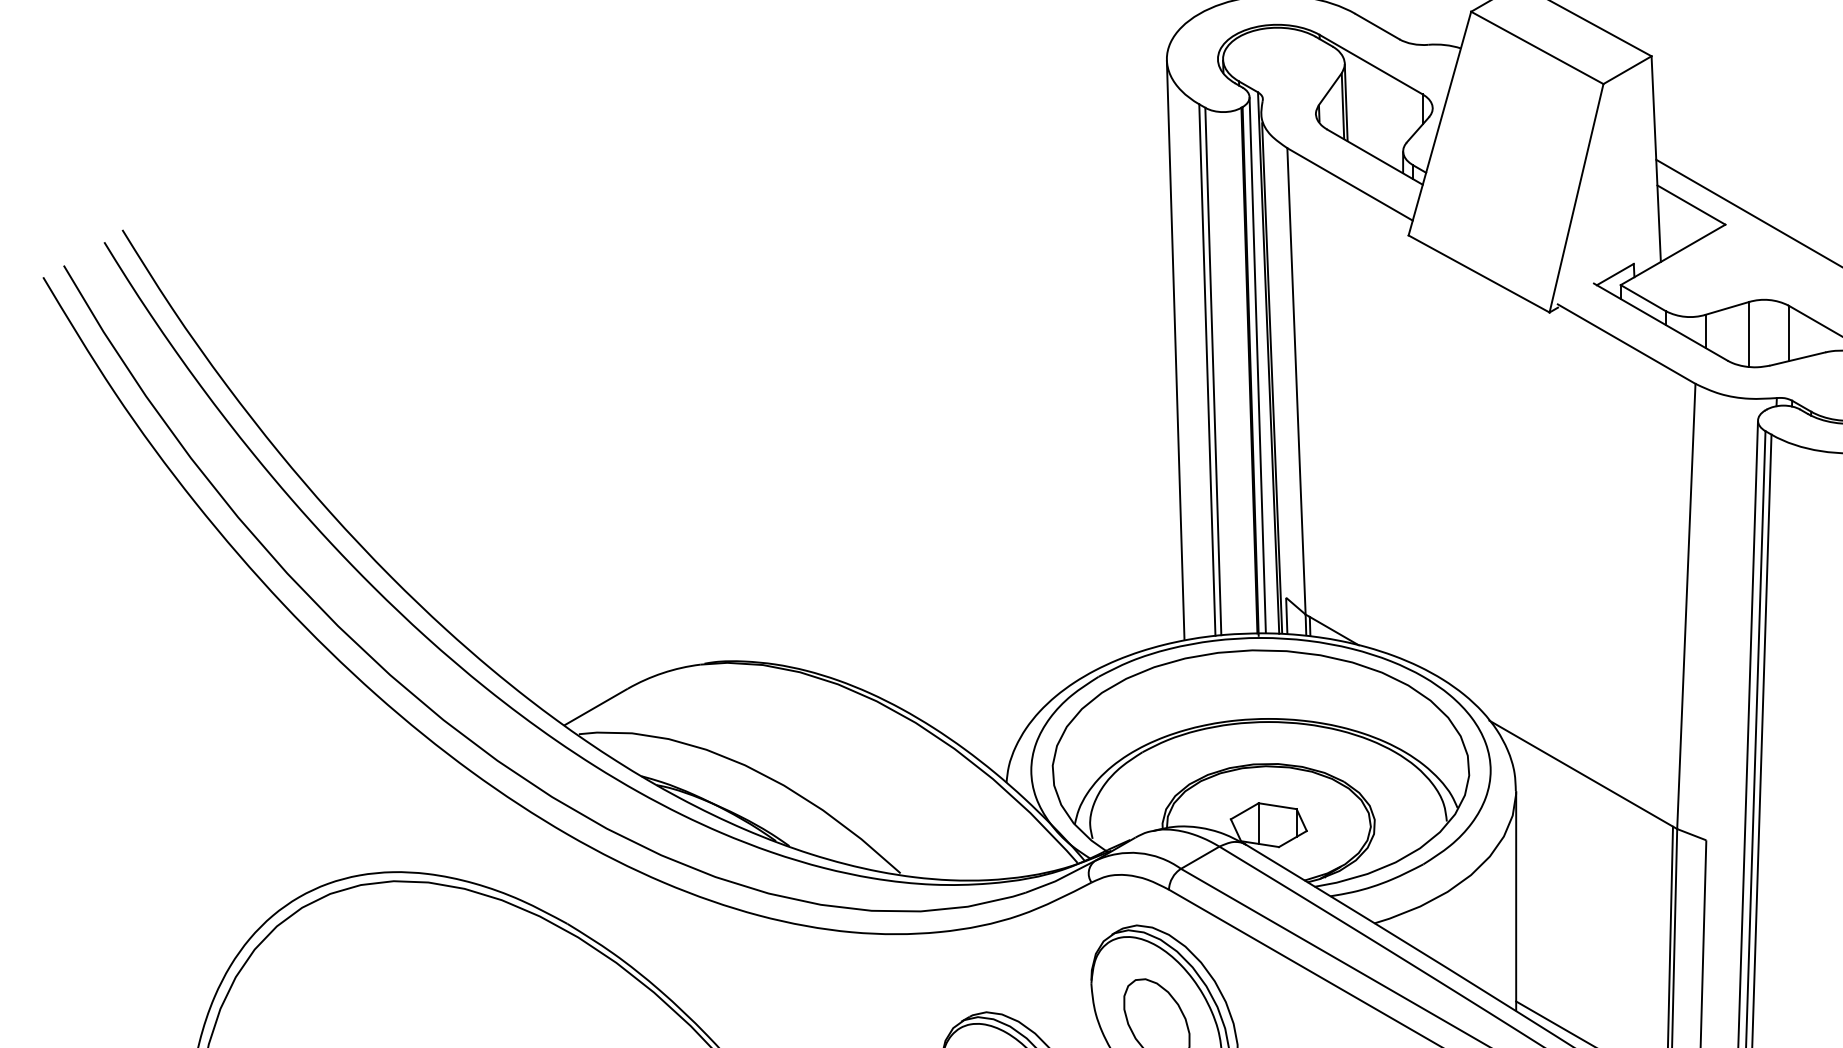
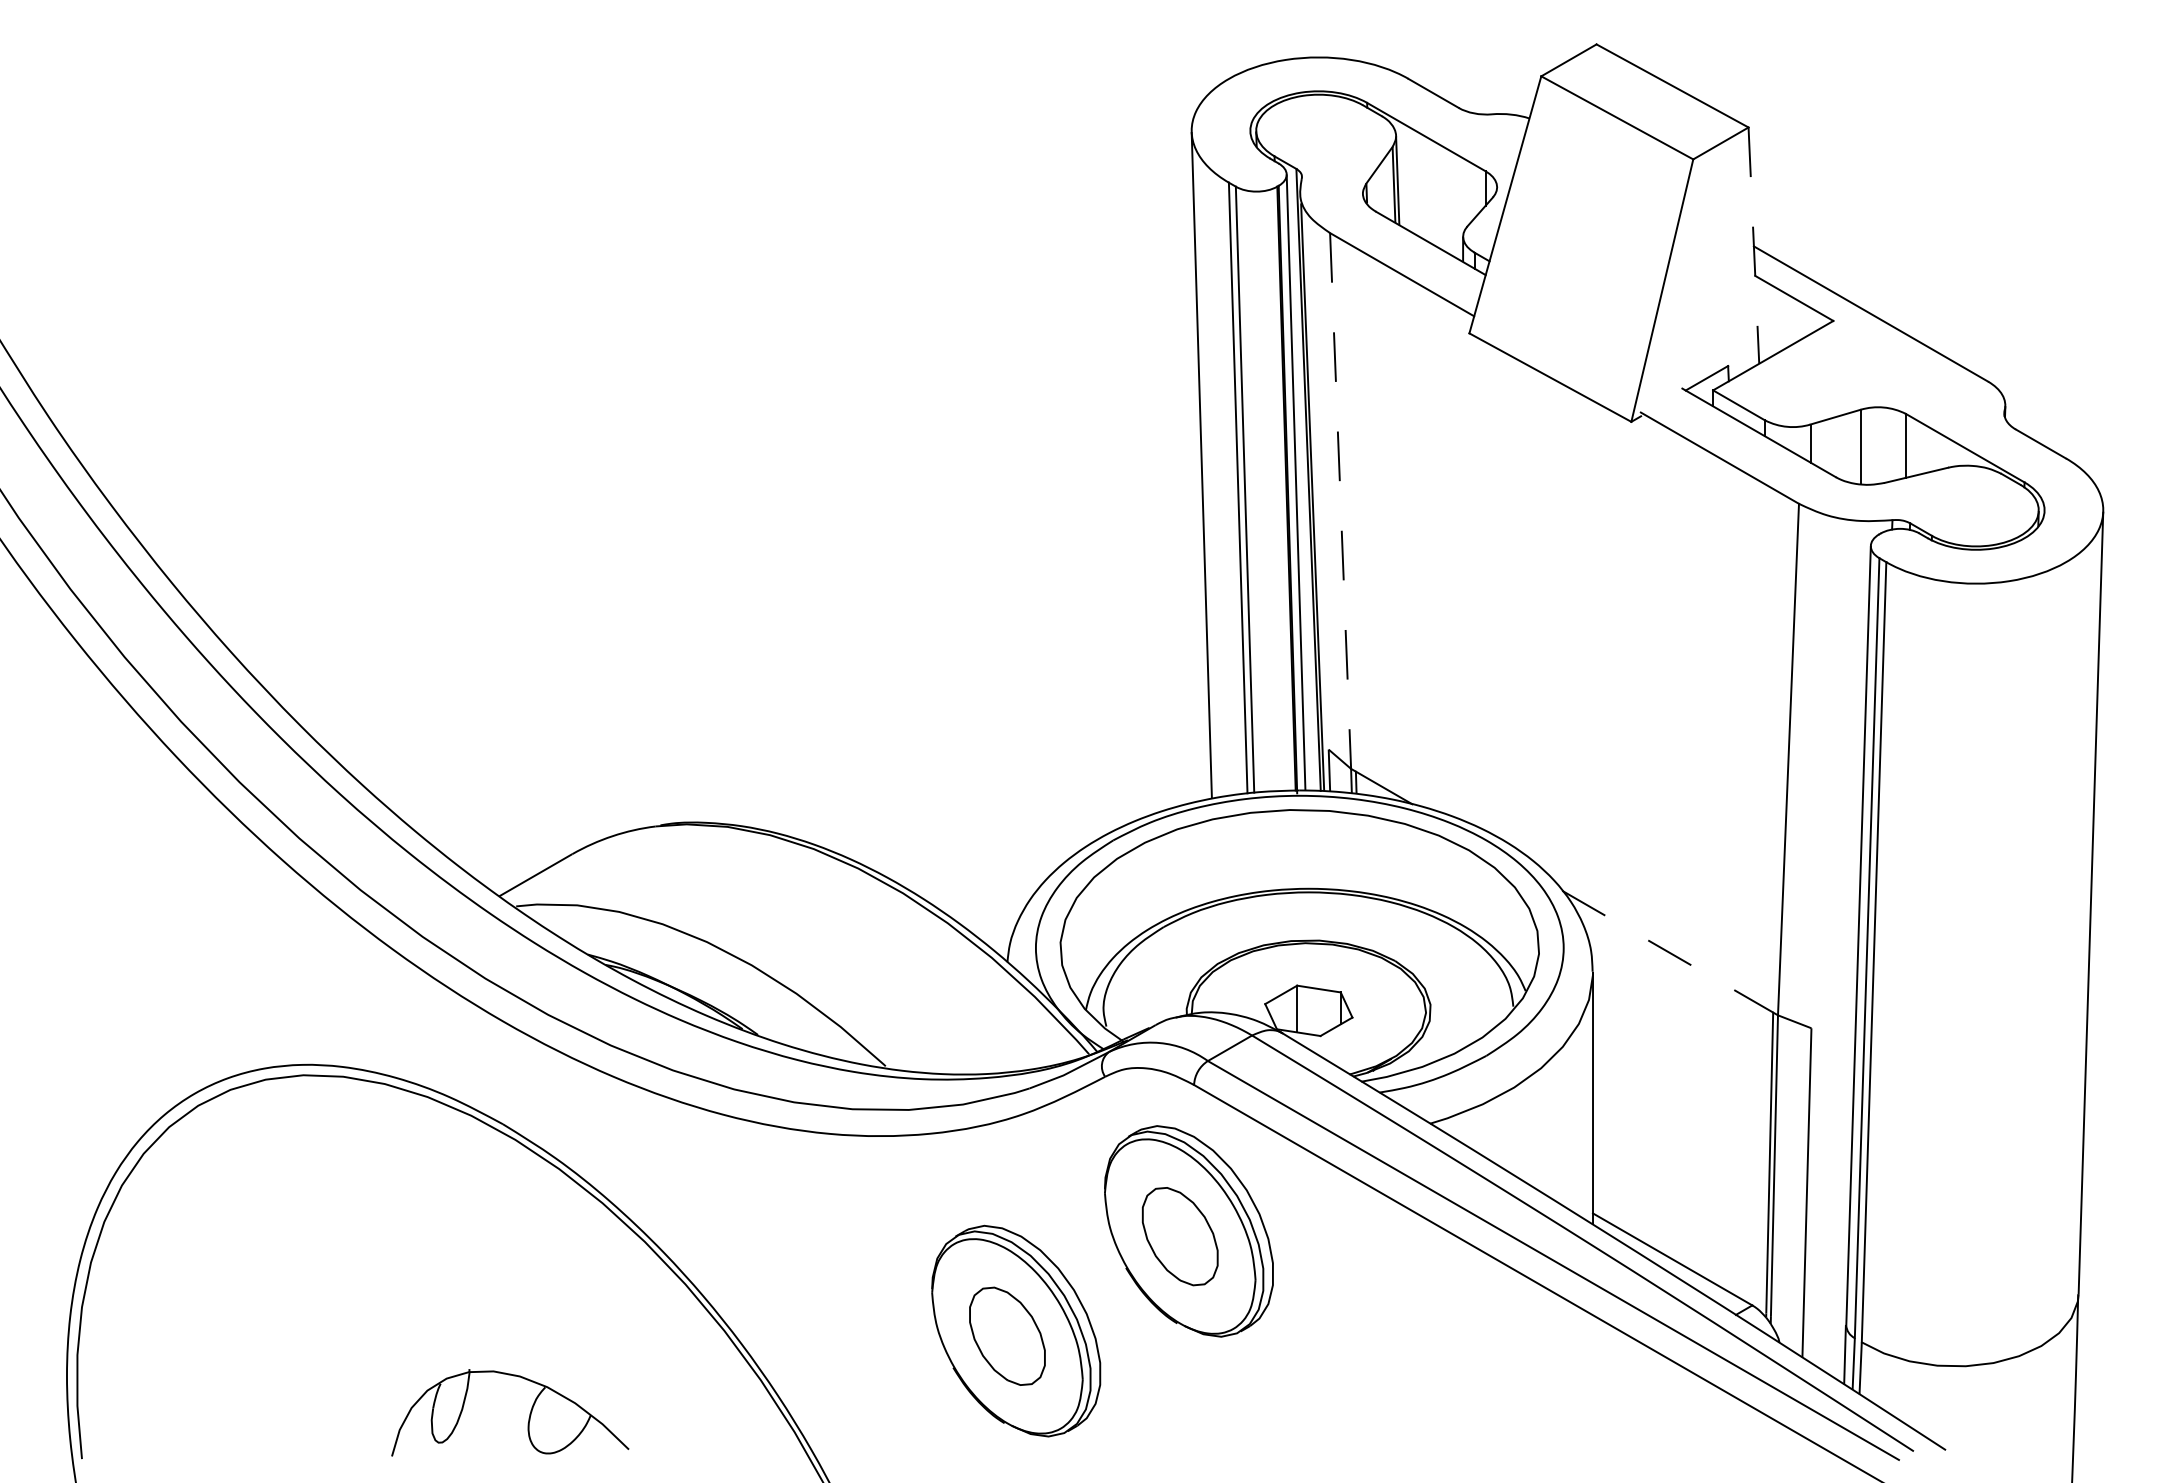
line: (1655, 159) -> (1753, 246), solid -> dashed
line: (1296, 381) -> (1340, 501), solid -> dashed
line: (1581, 773) -> (1667, 951), solid -> dashed

